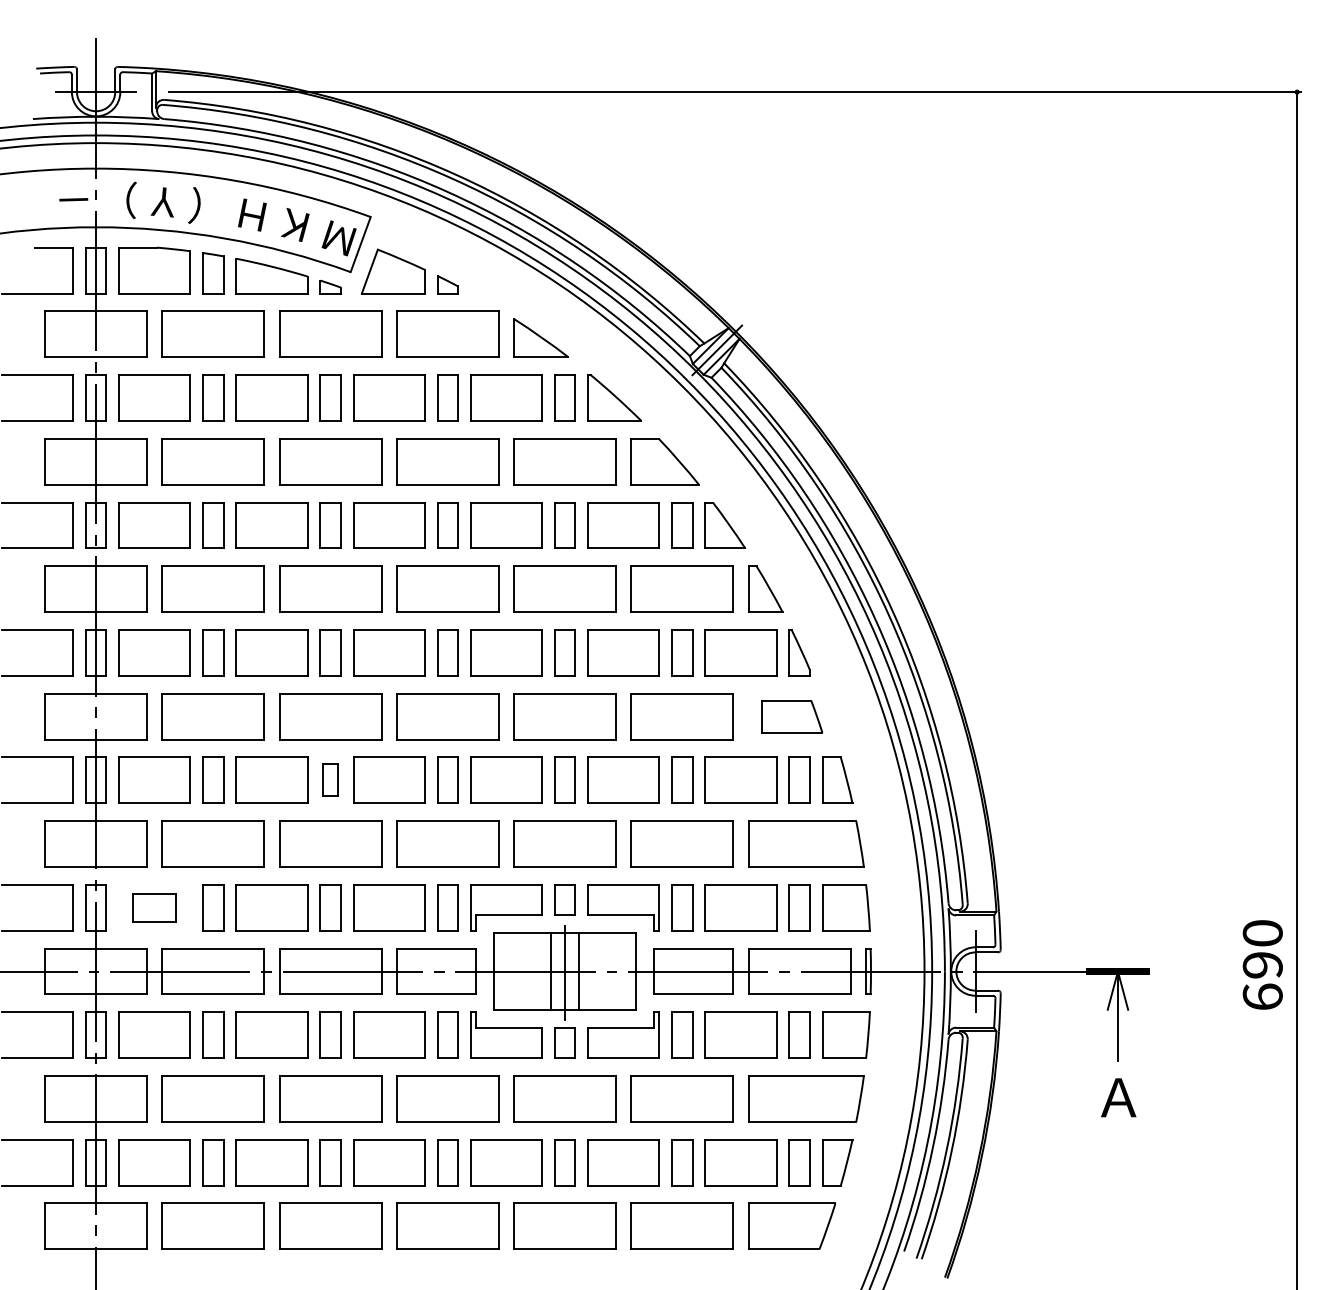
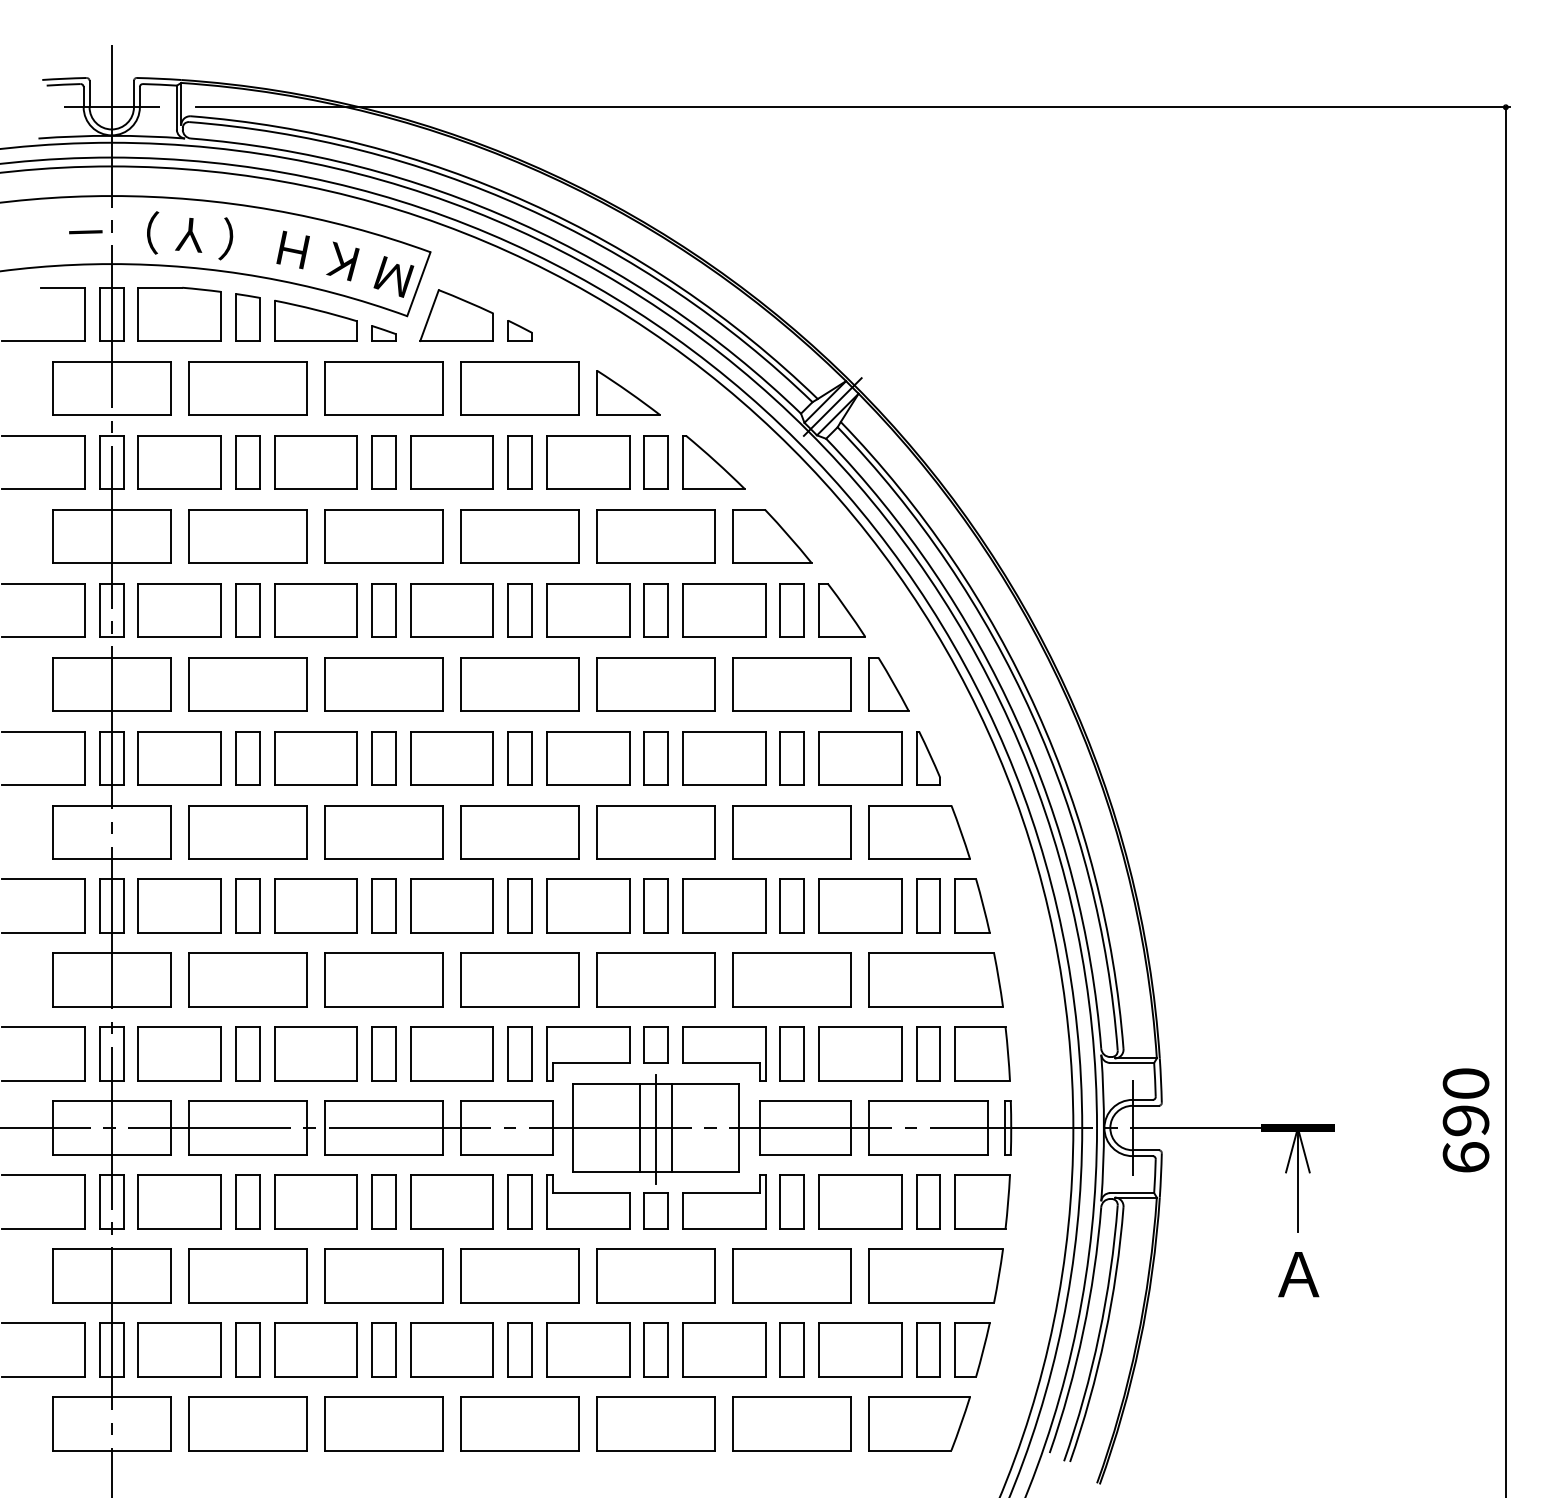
part: (791, 716) -> (919, 832), size x1.43
part: (330, 779) -> (383, 905), size x1.43
part: (154, 907) -> (179, 1053), size x1.67

